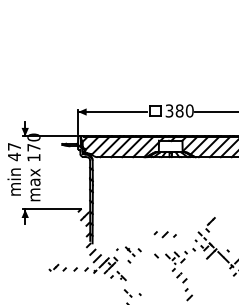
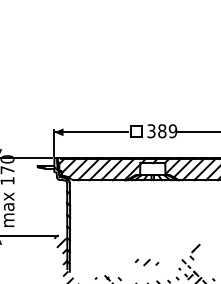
text: (189, 110) -> (172, 130), 380 -> 389

